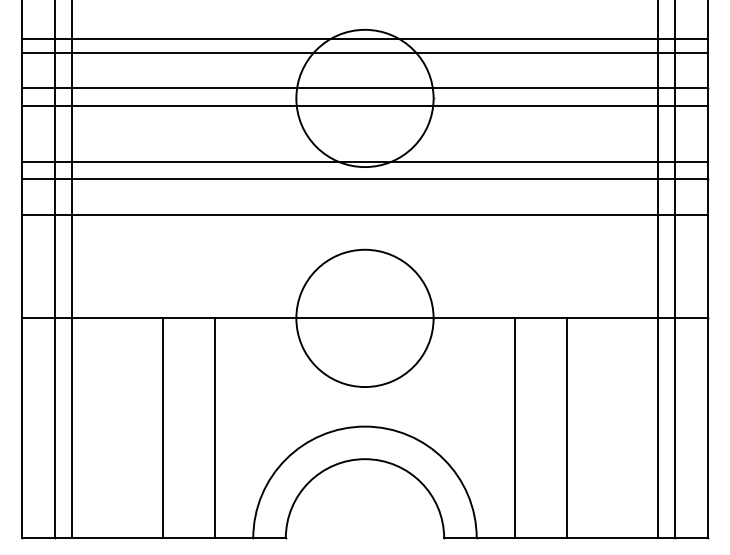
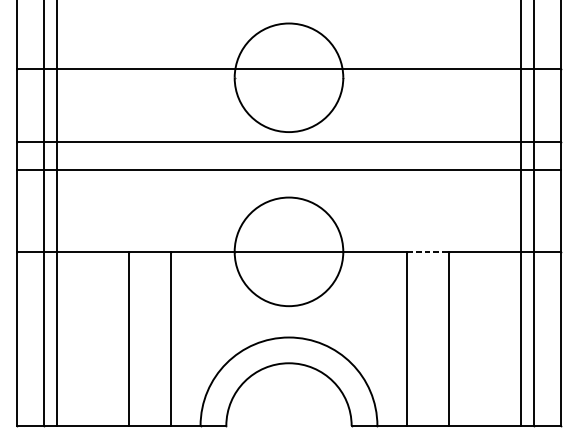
line: (364, 38) -> (288, 30), removed
line: (364, 52) -> (288, 41), removed
line: (364, 105) -> (288, 83), removed
line: (364, 161) -> (288, 127), removed
line: (541, 318) -> (428, 251), solid -> dashed

